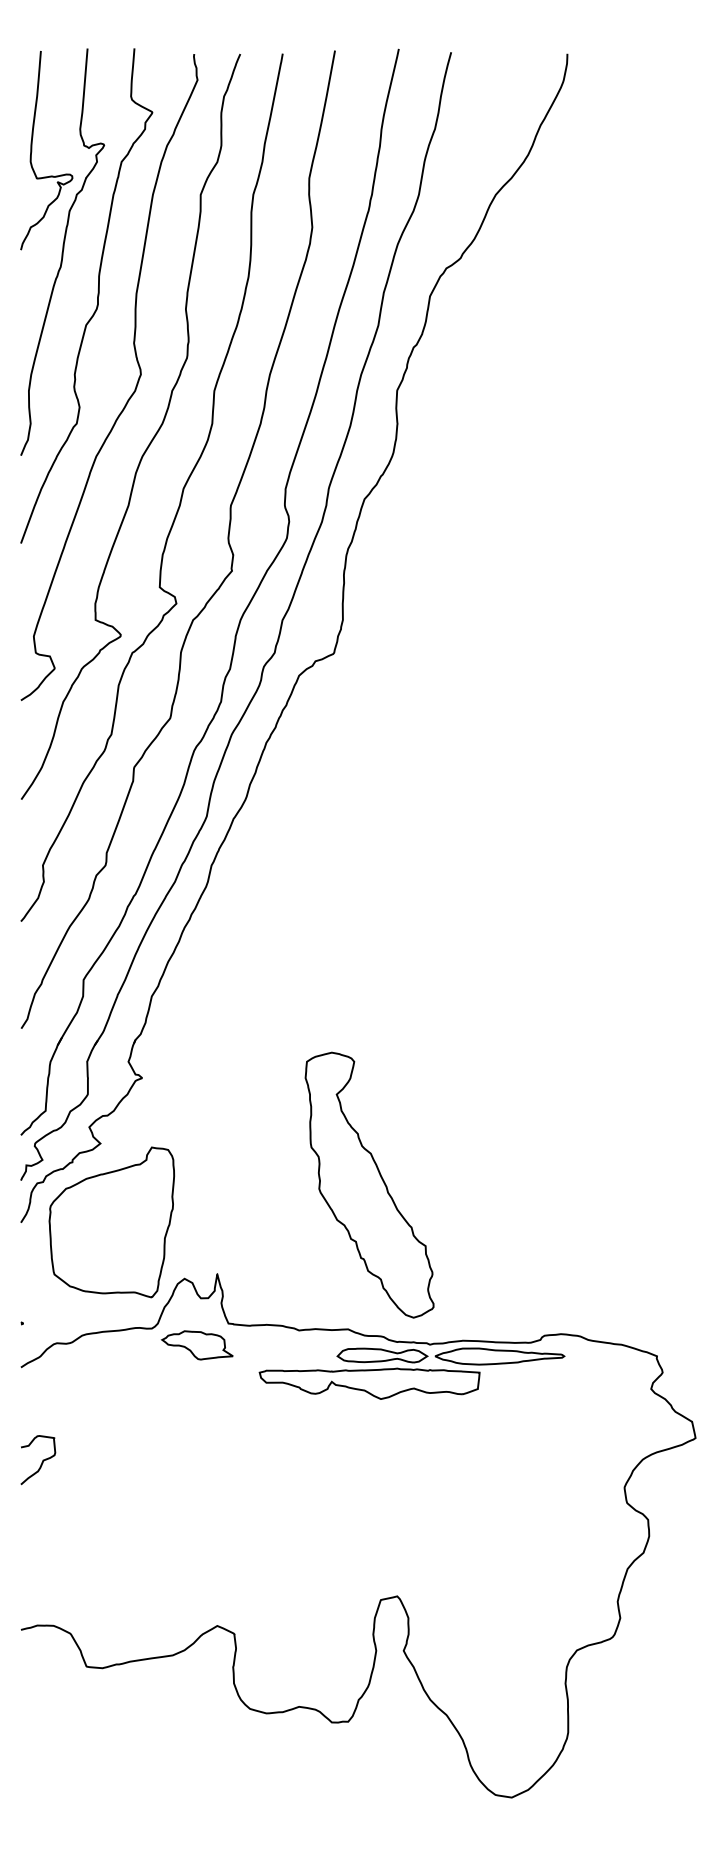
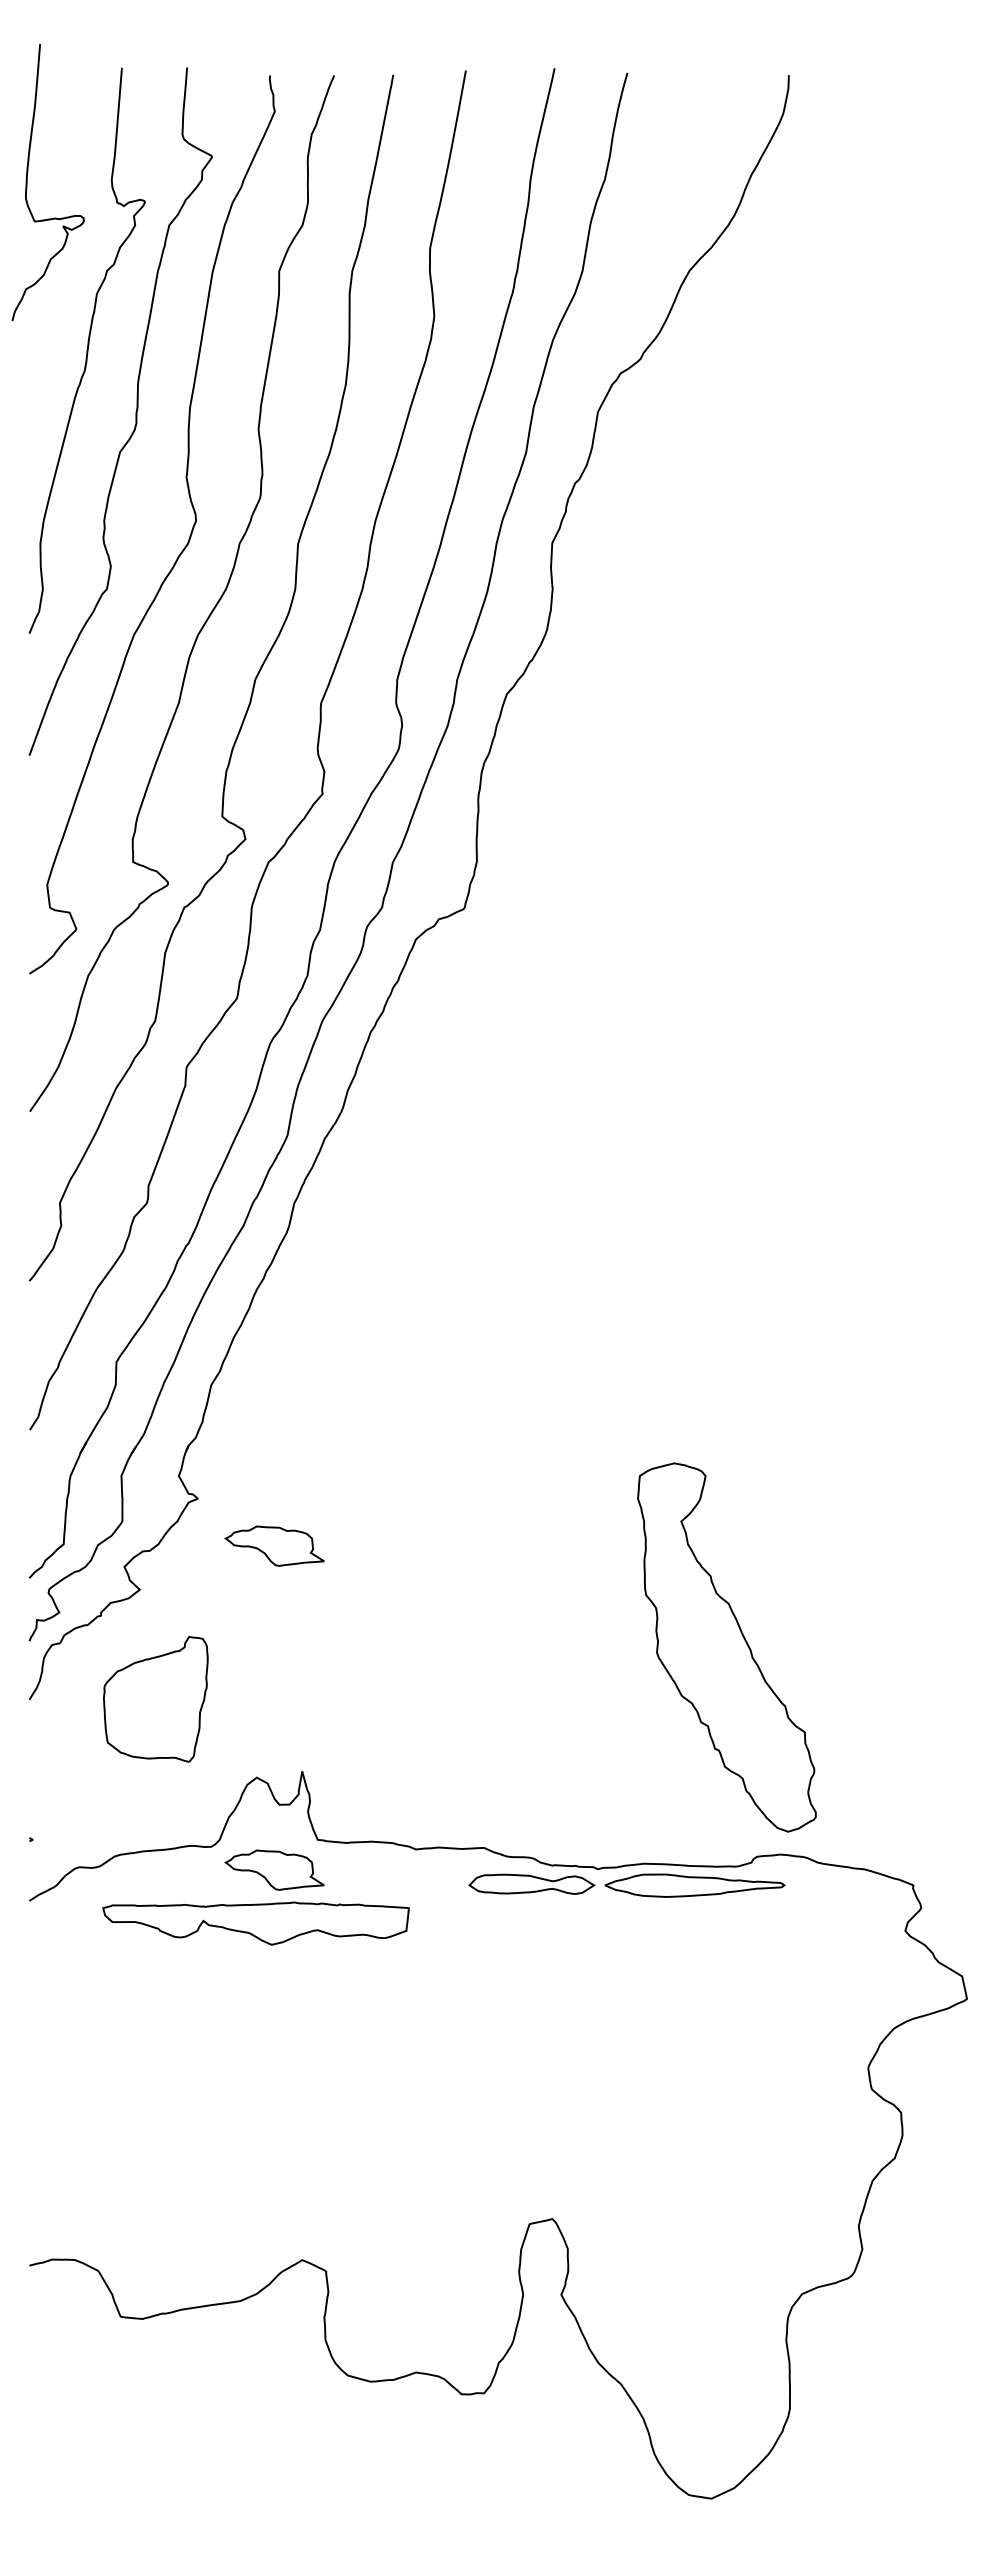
curve: (31, 150) -> (27, 182), moved
part: (197, 1111) -> (274, 1545), added
part: (369, 1185) -> (726, 1647), moved
part: (111, 1222) -> (155, 1699), size x0.6
part: (369, 1383) -> (255, 1923), moved
curve: (41, 1462) -> (58, 2032), removed

